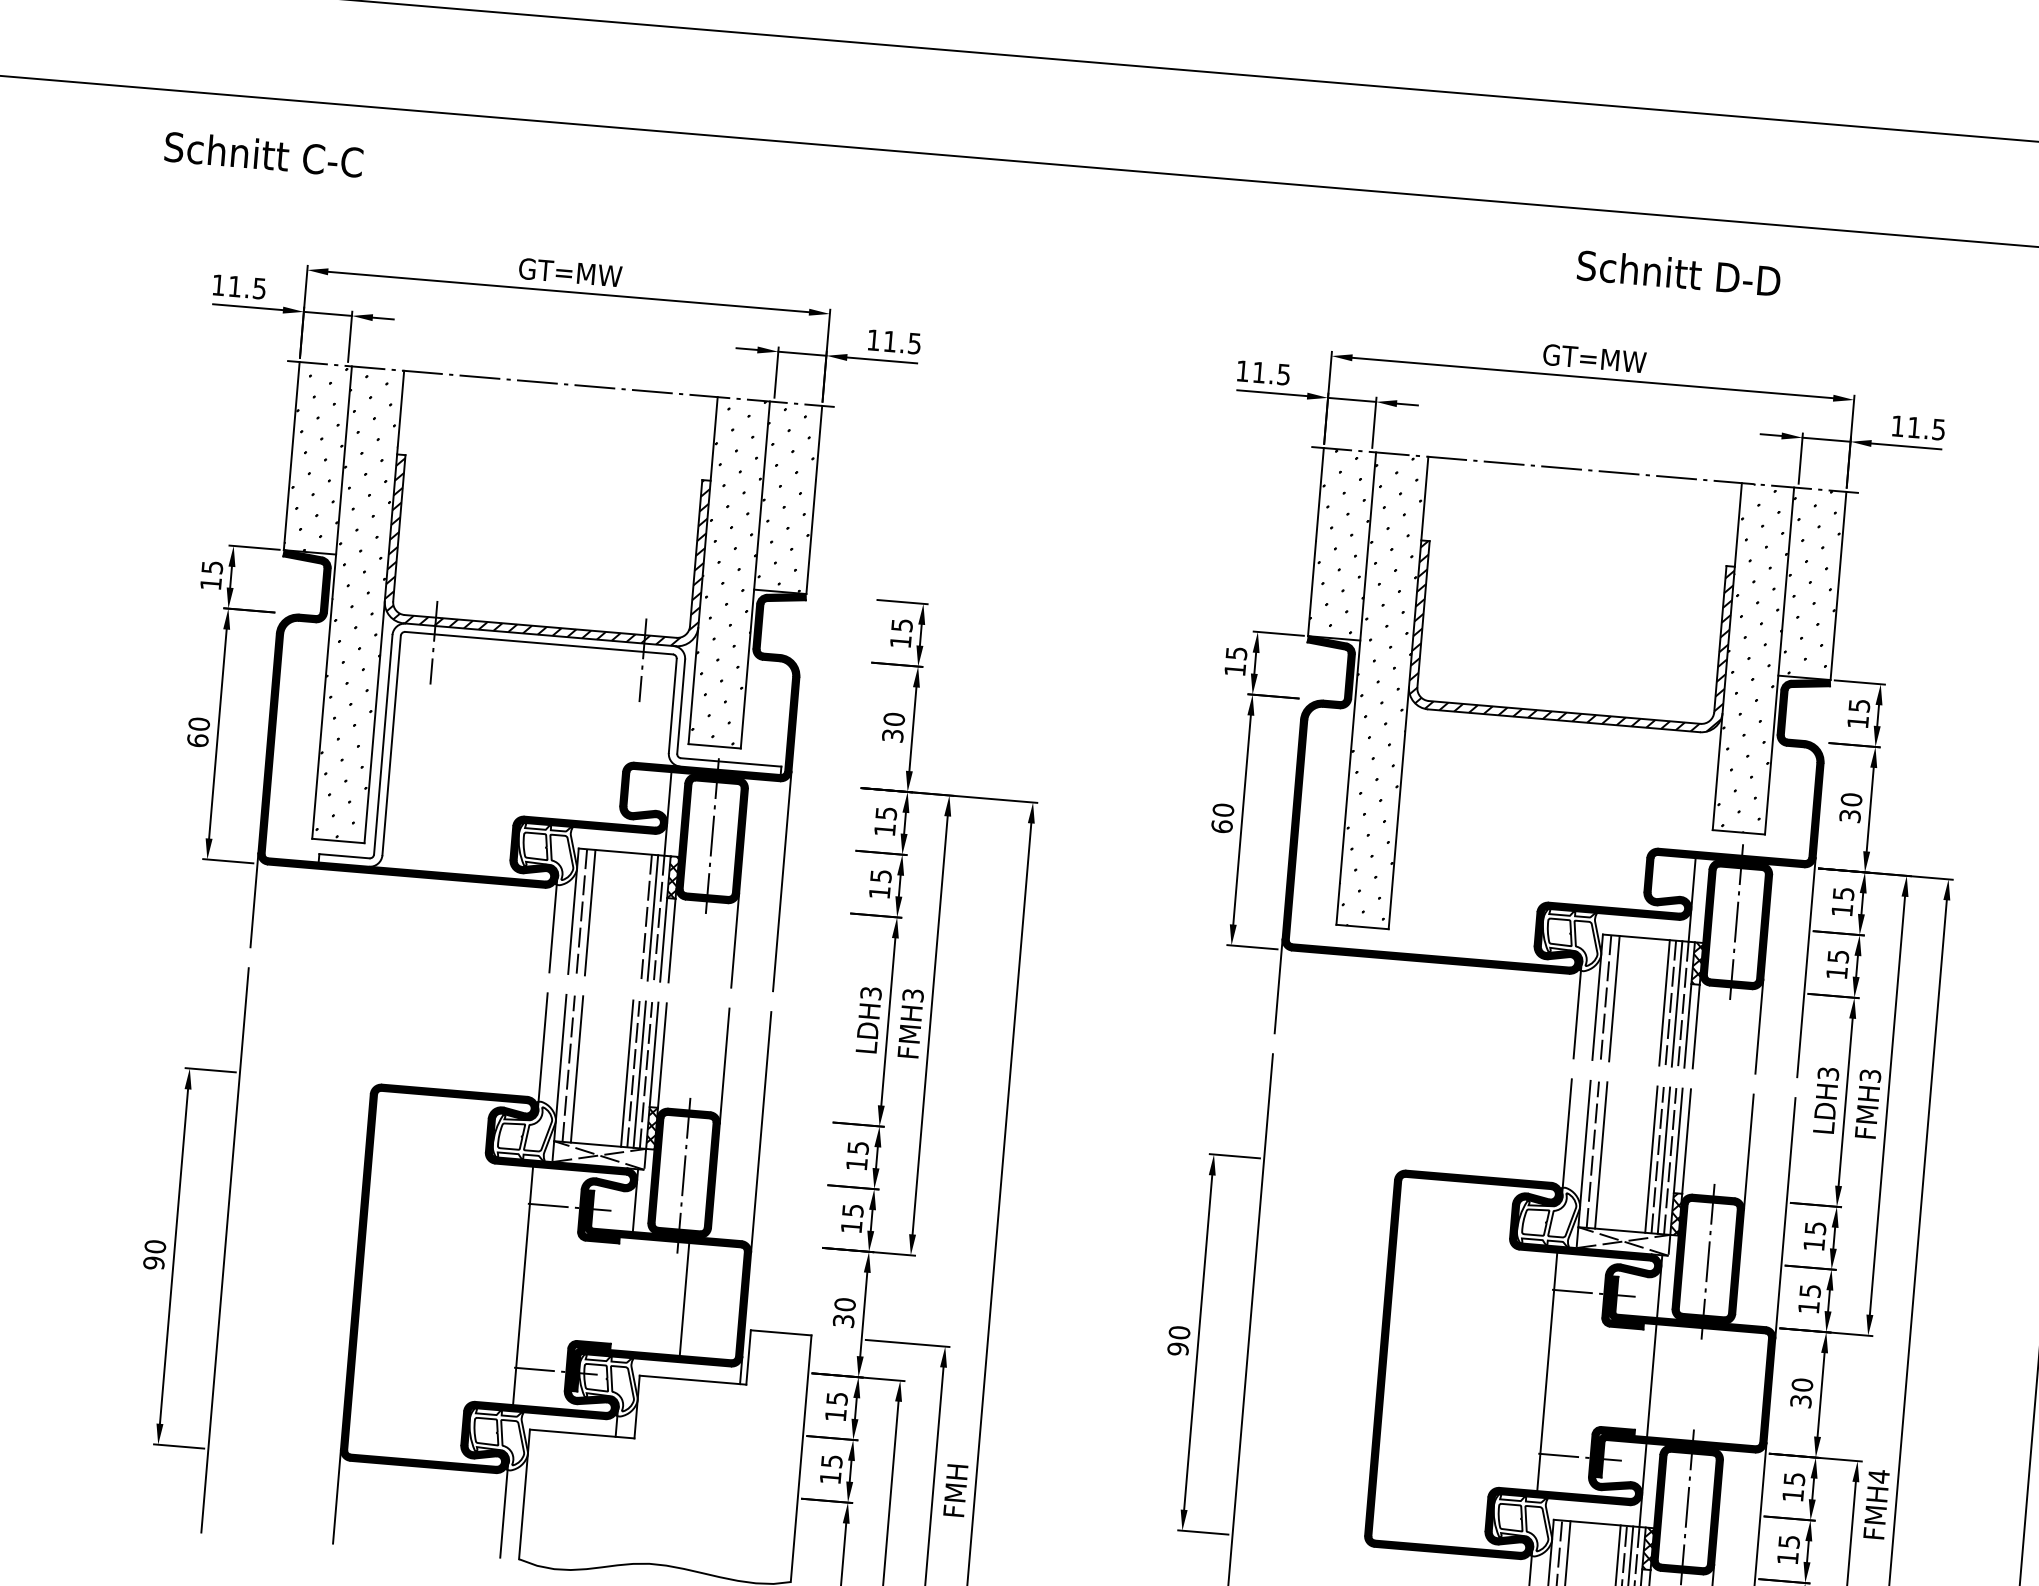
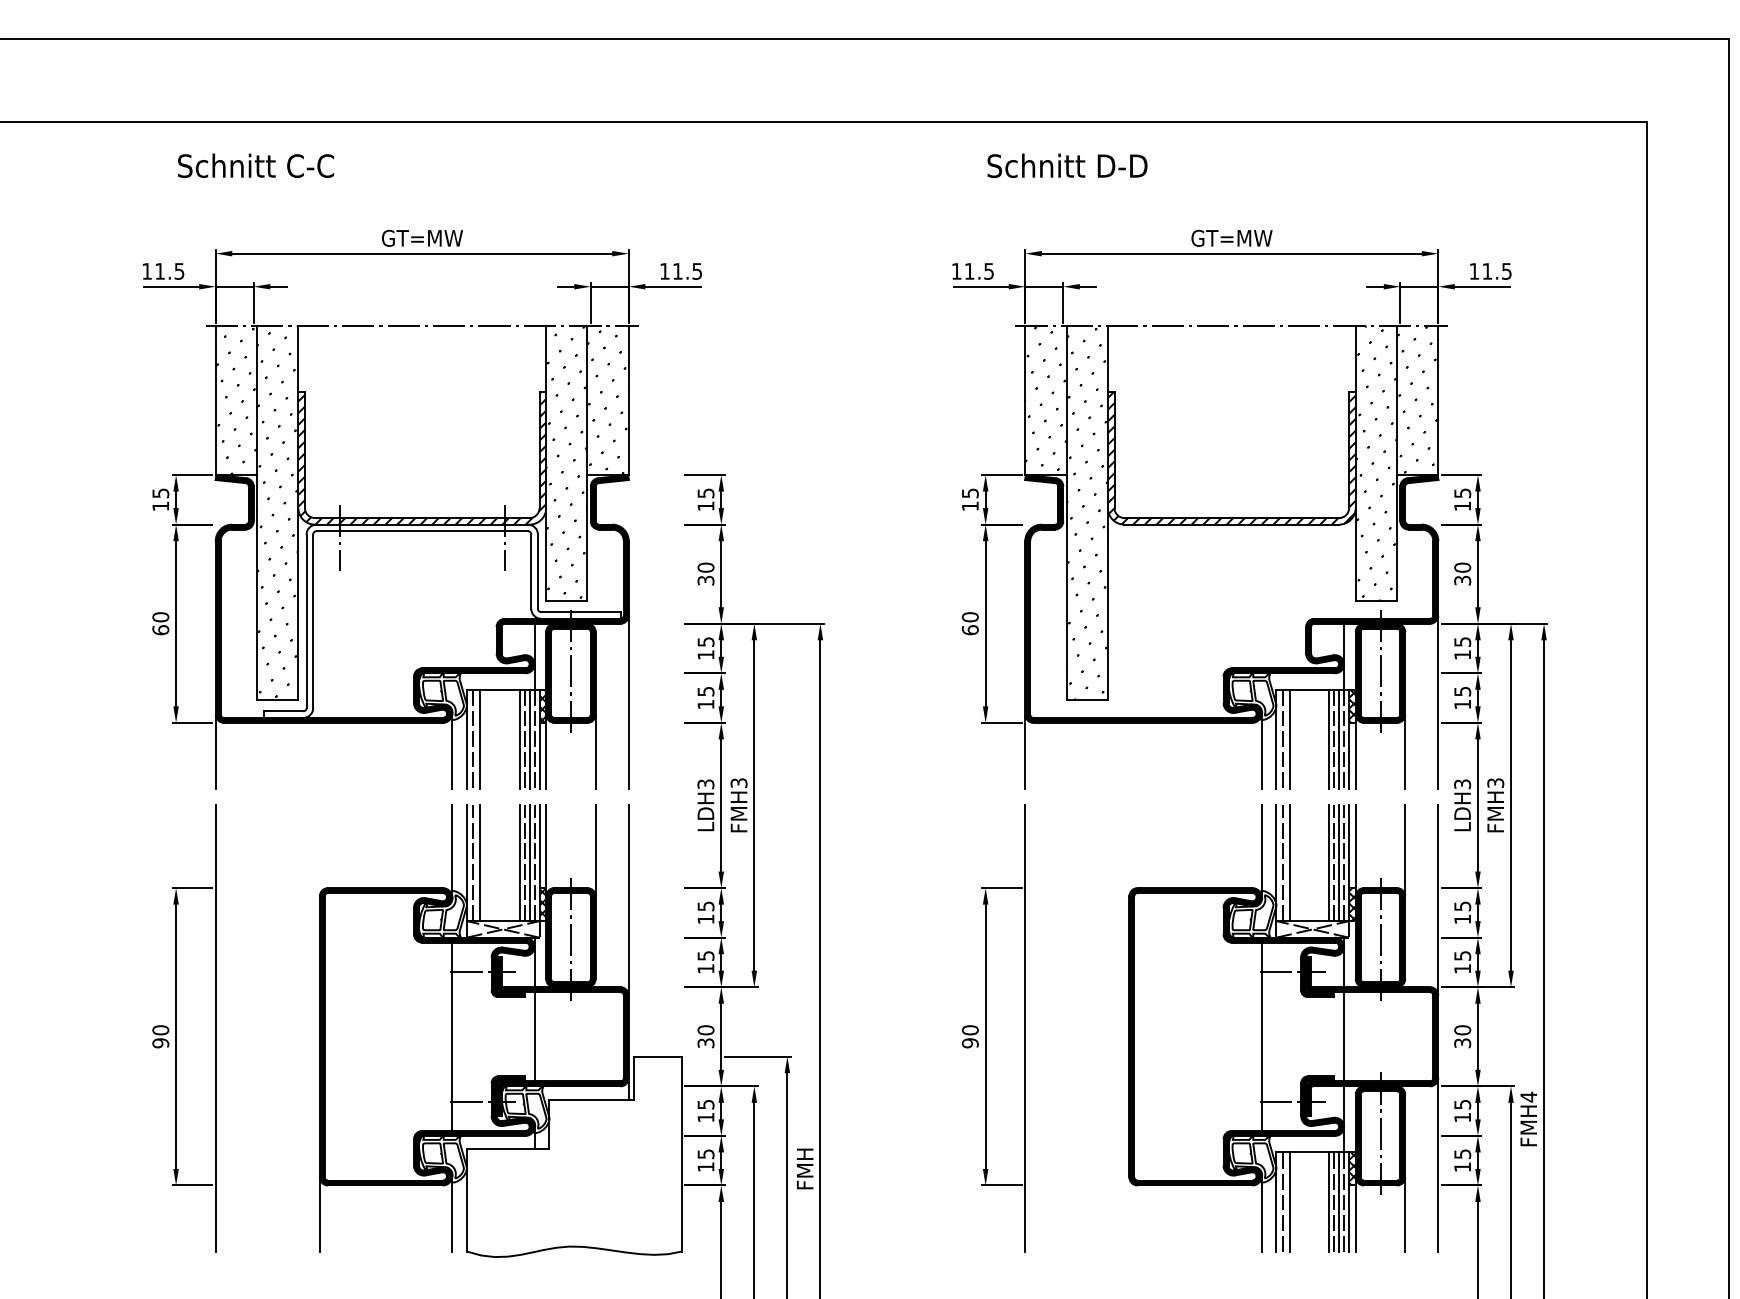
text: (263, 154) -> (255, 165), moved
text: (1678, 272) -> (1067, 165), moved
line: (640, 915) -> (519, 738), added
line: (684, 1299) -> (534, 1036), moved

